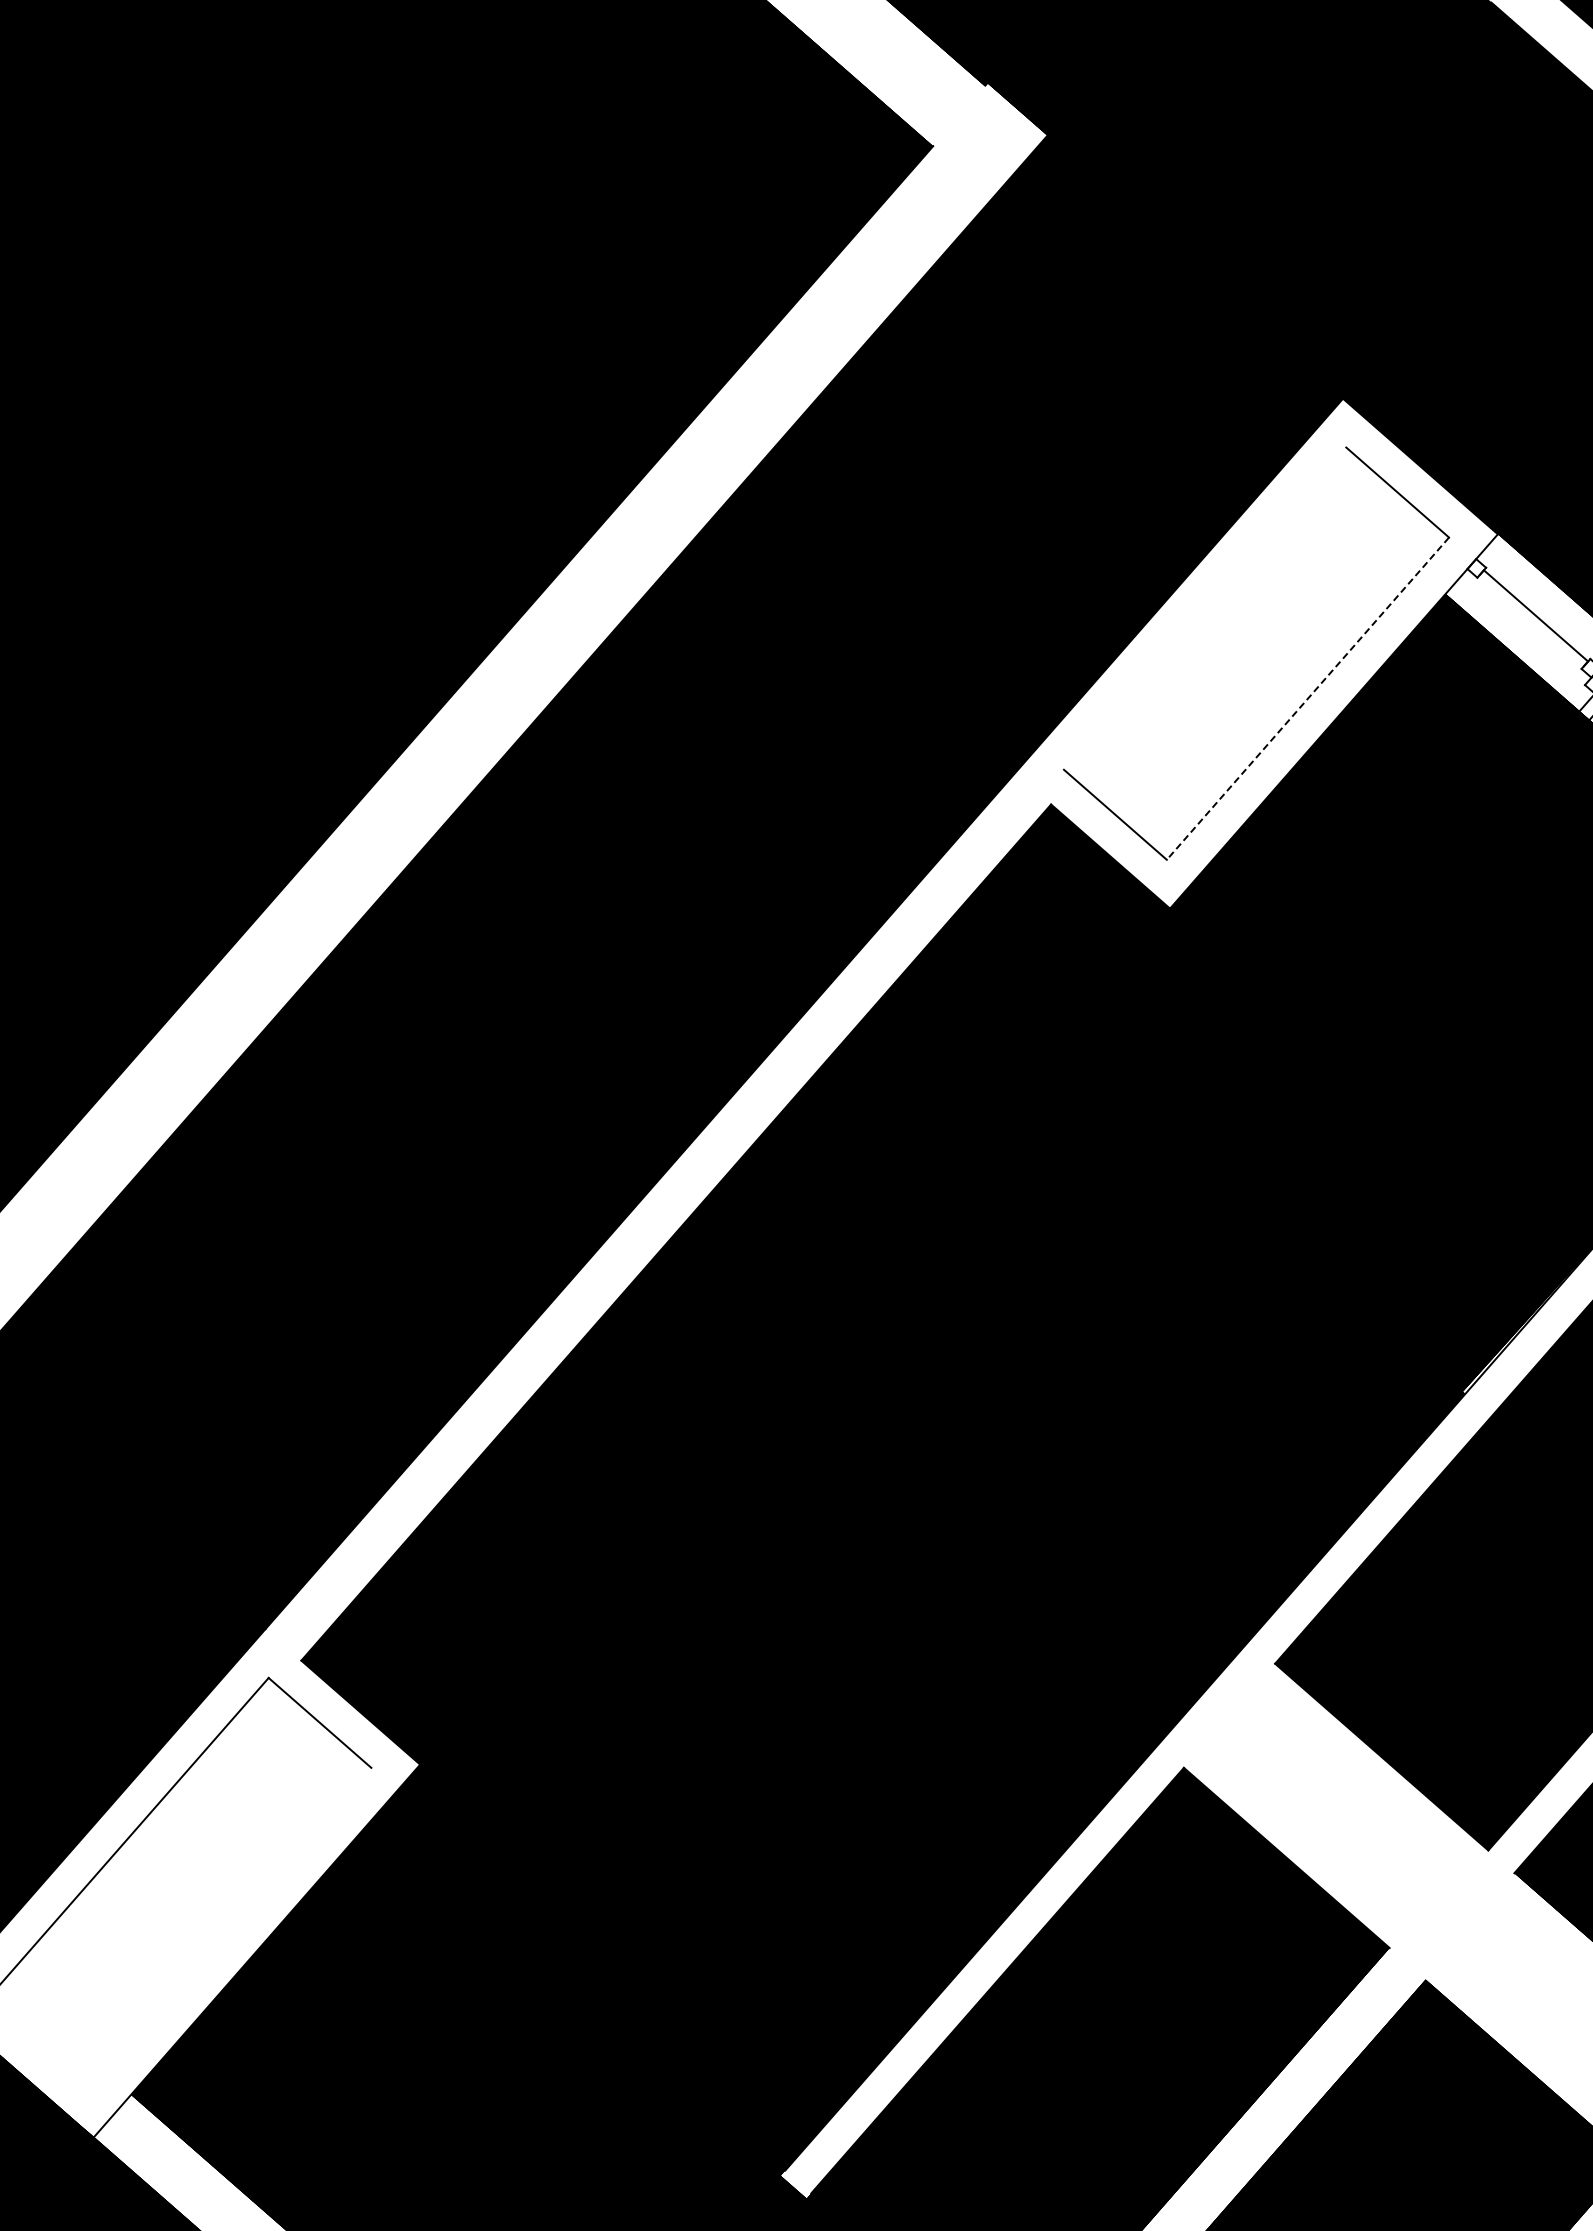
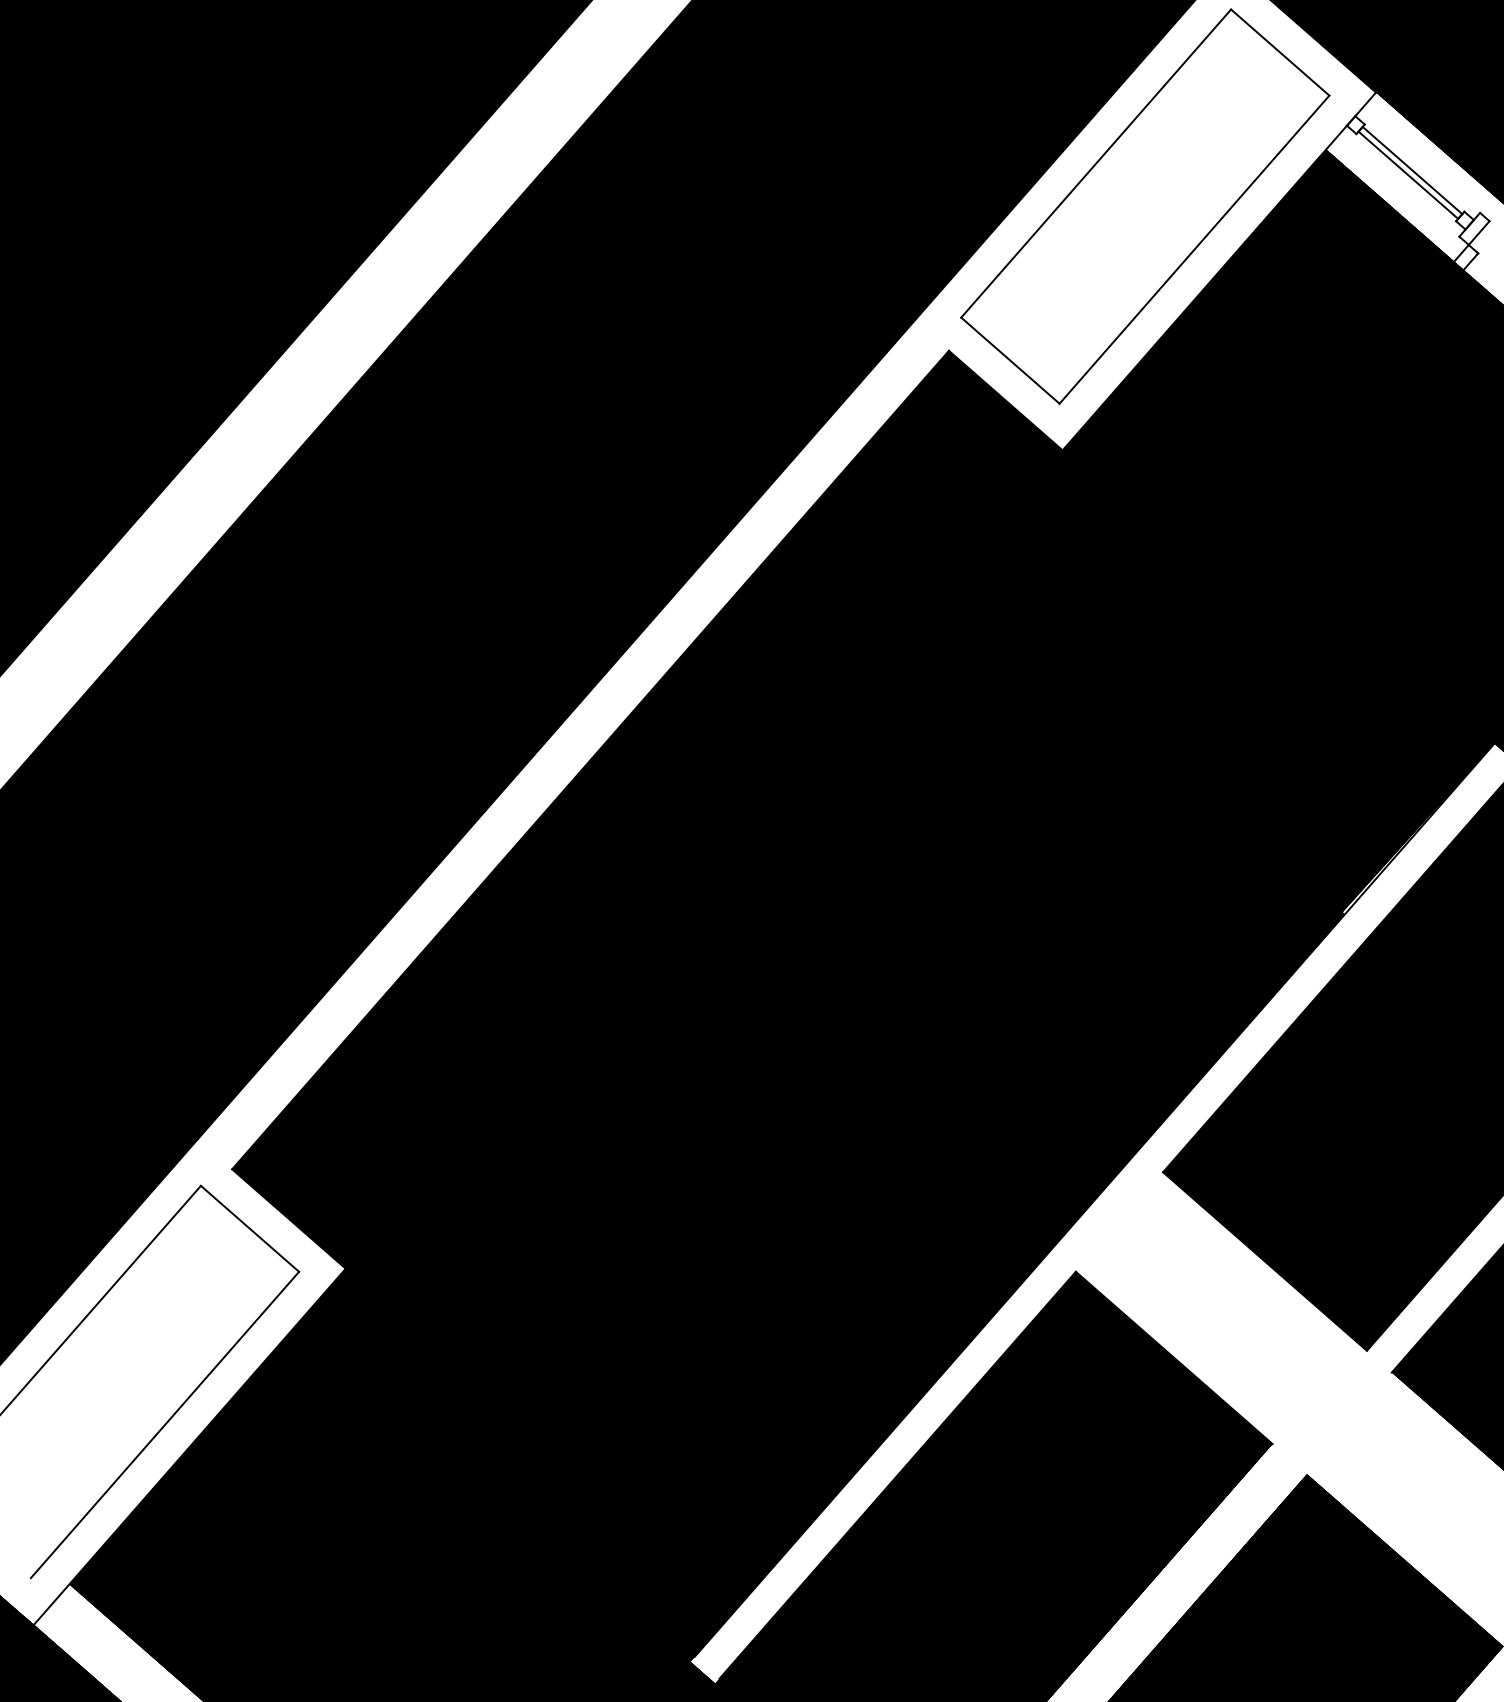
line: (1204, 608) -> (1095, 163), added
line: (1531, 620) -> (1408, 174), added
line: (1307, 699) -> (1194, 250), dashed -> solid
line: (230, 1927) -> (164, 1424), added

